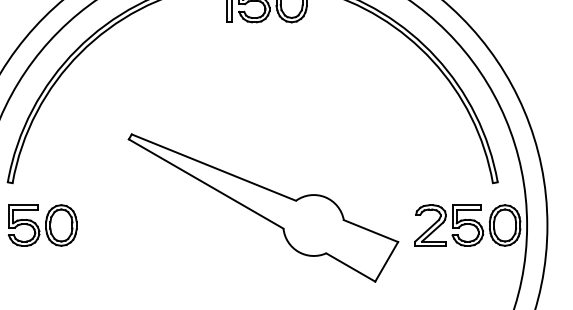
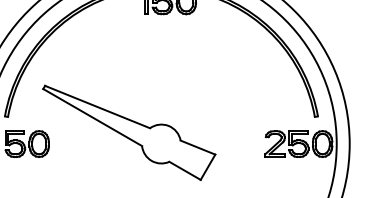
part: (263, 207) -> (129, 132), moved

